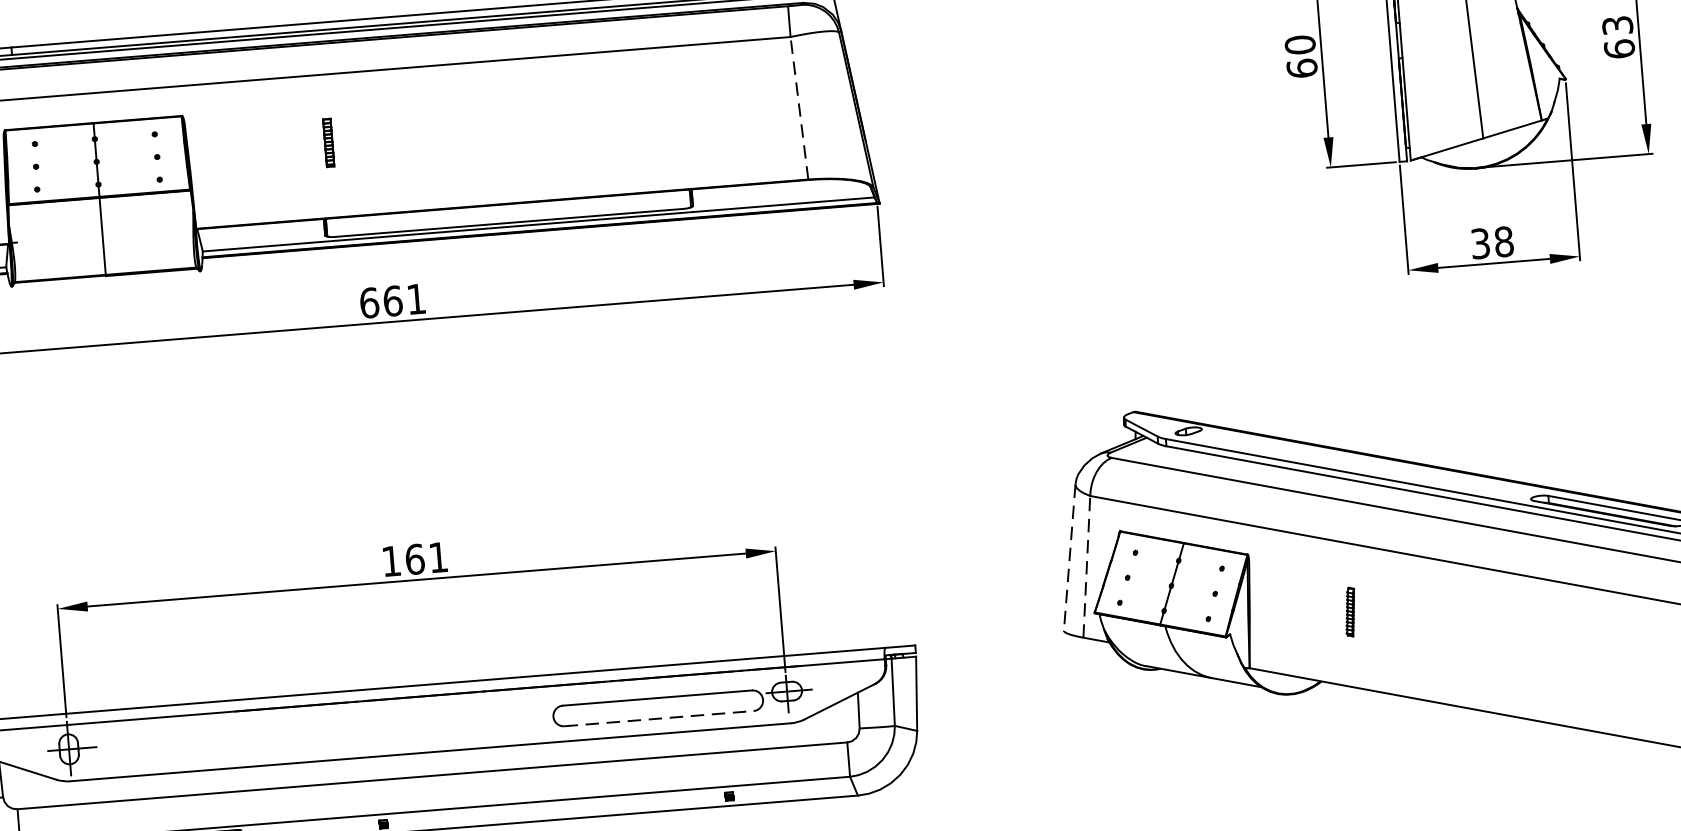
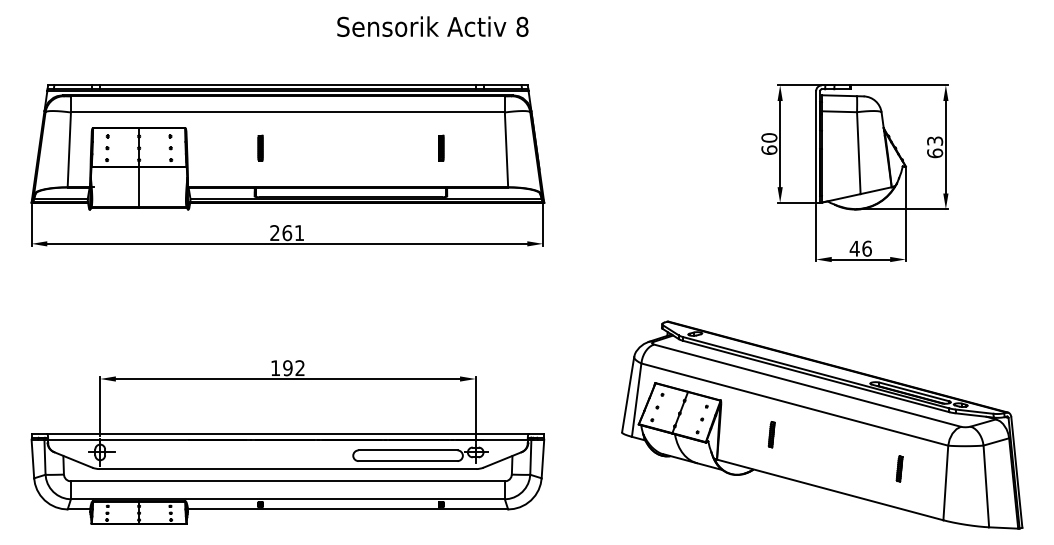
line: (799, 107) -> (506, 149), dashed -> solid
part: (674, 113) -> (441, 147), added
text: (1491, 242) -> (860, 248), 38 -> 46
text: (368, 303) -> (274, 233), 661 -> 261
text: (425, 559) -> (293, 368), 161 -> 192
line: (1070, 559) -> (628, 395), dashed -> solid
line: (1086, 567) -> (636, 400), dashed -> solid
part: (1599, 657) -> (899, 468), added
line: (659, 719) -> (408, 461), dashed -> solid

